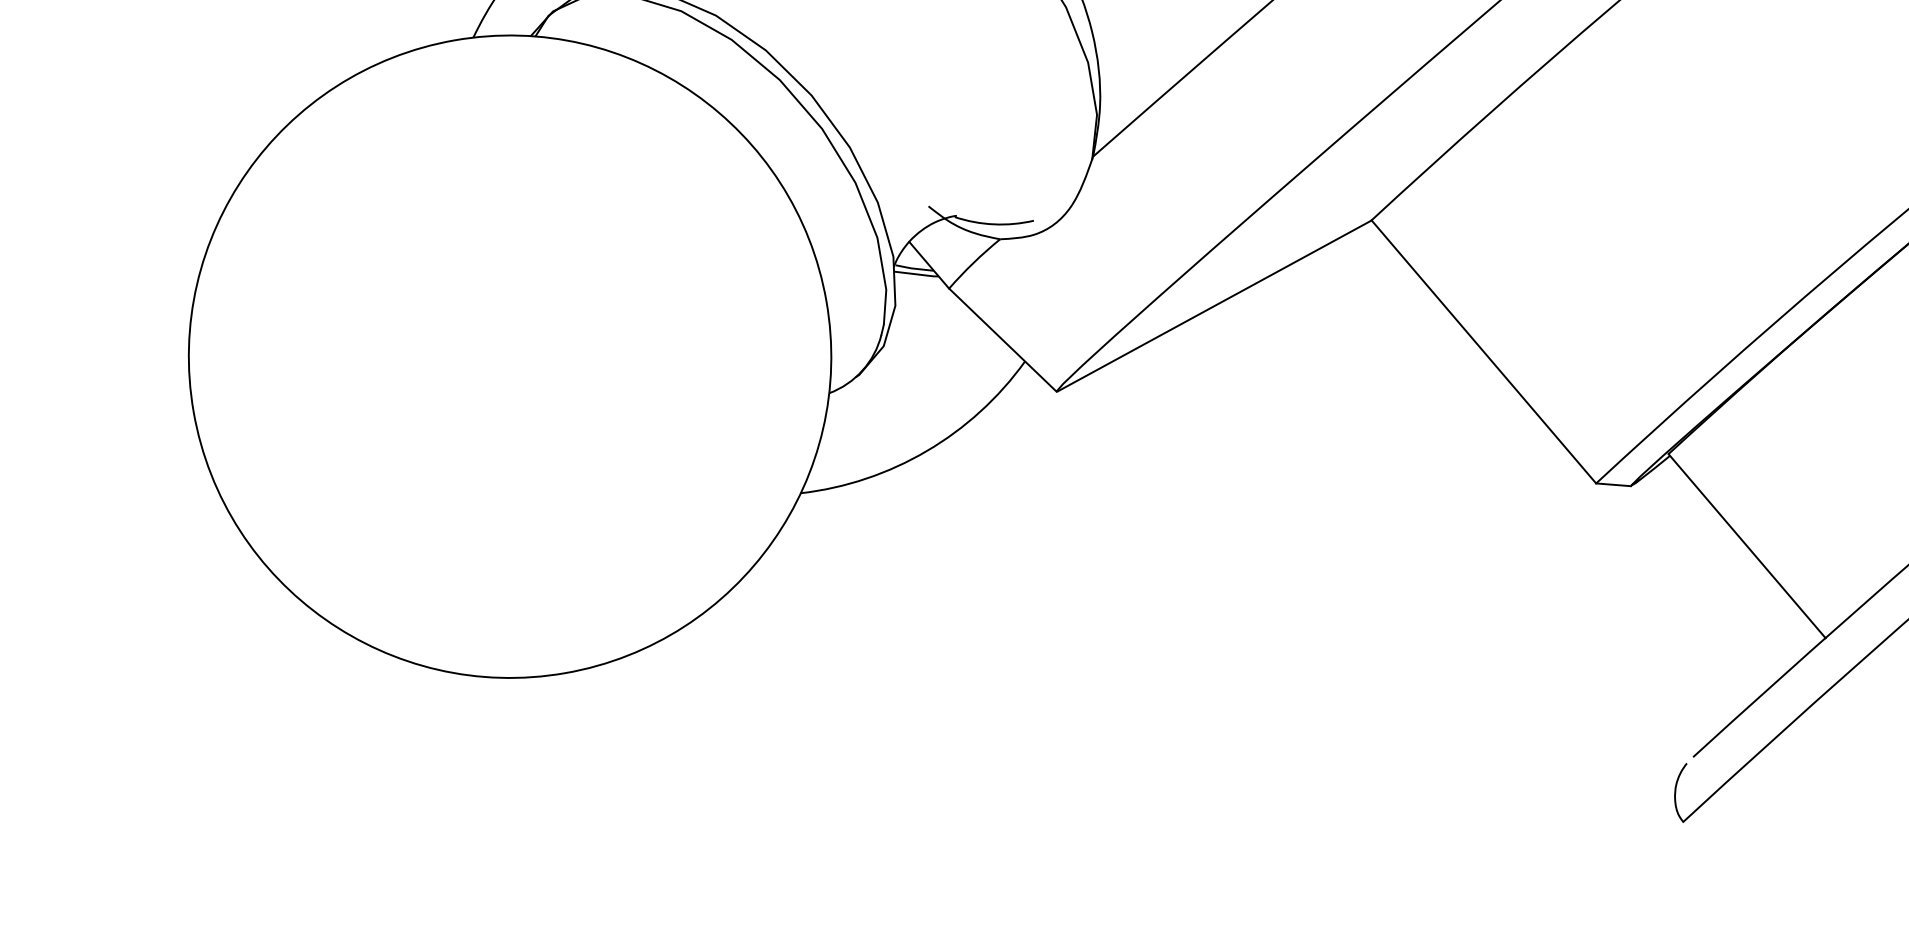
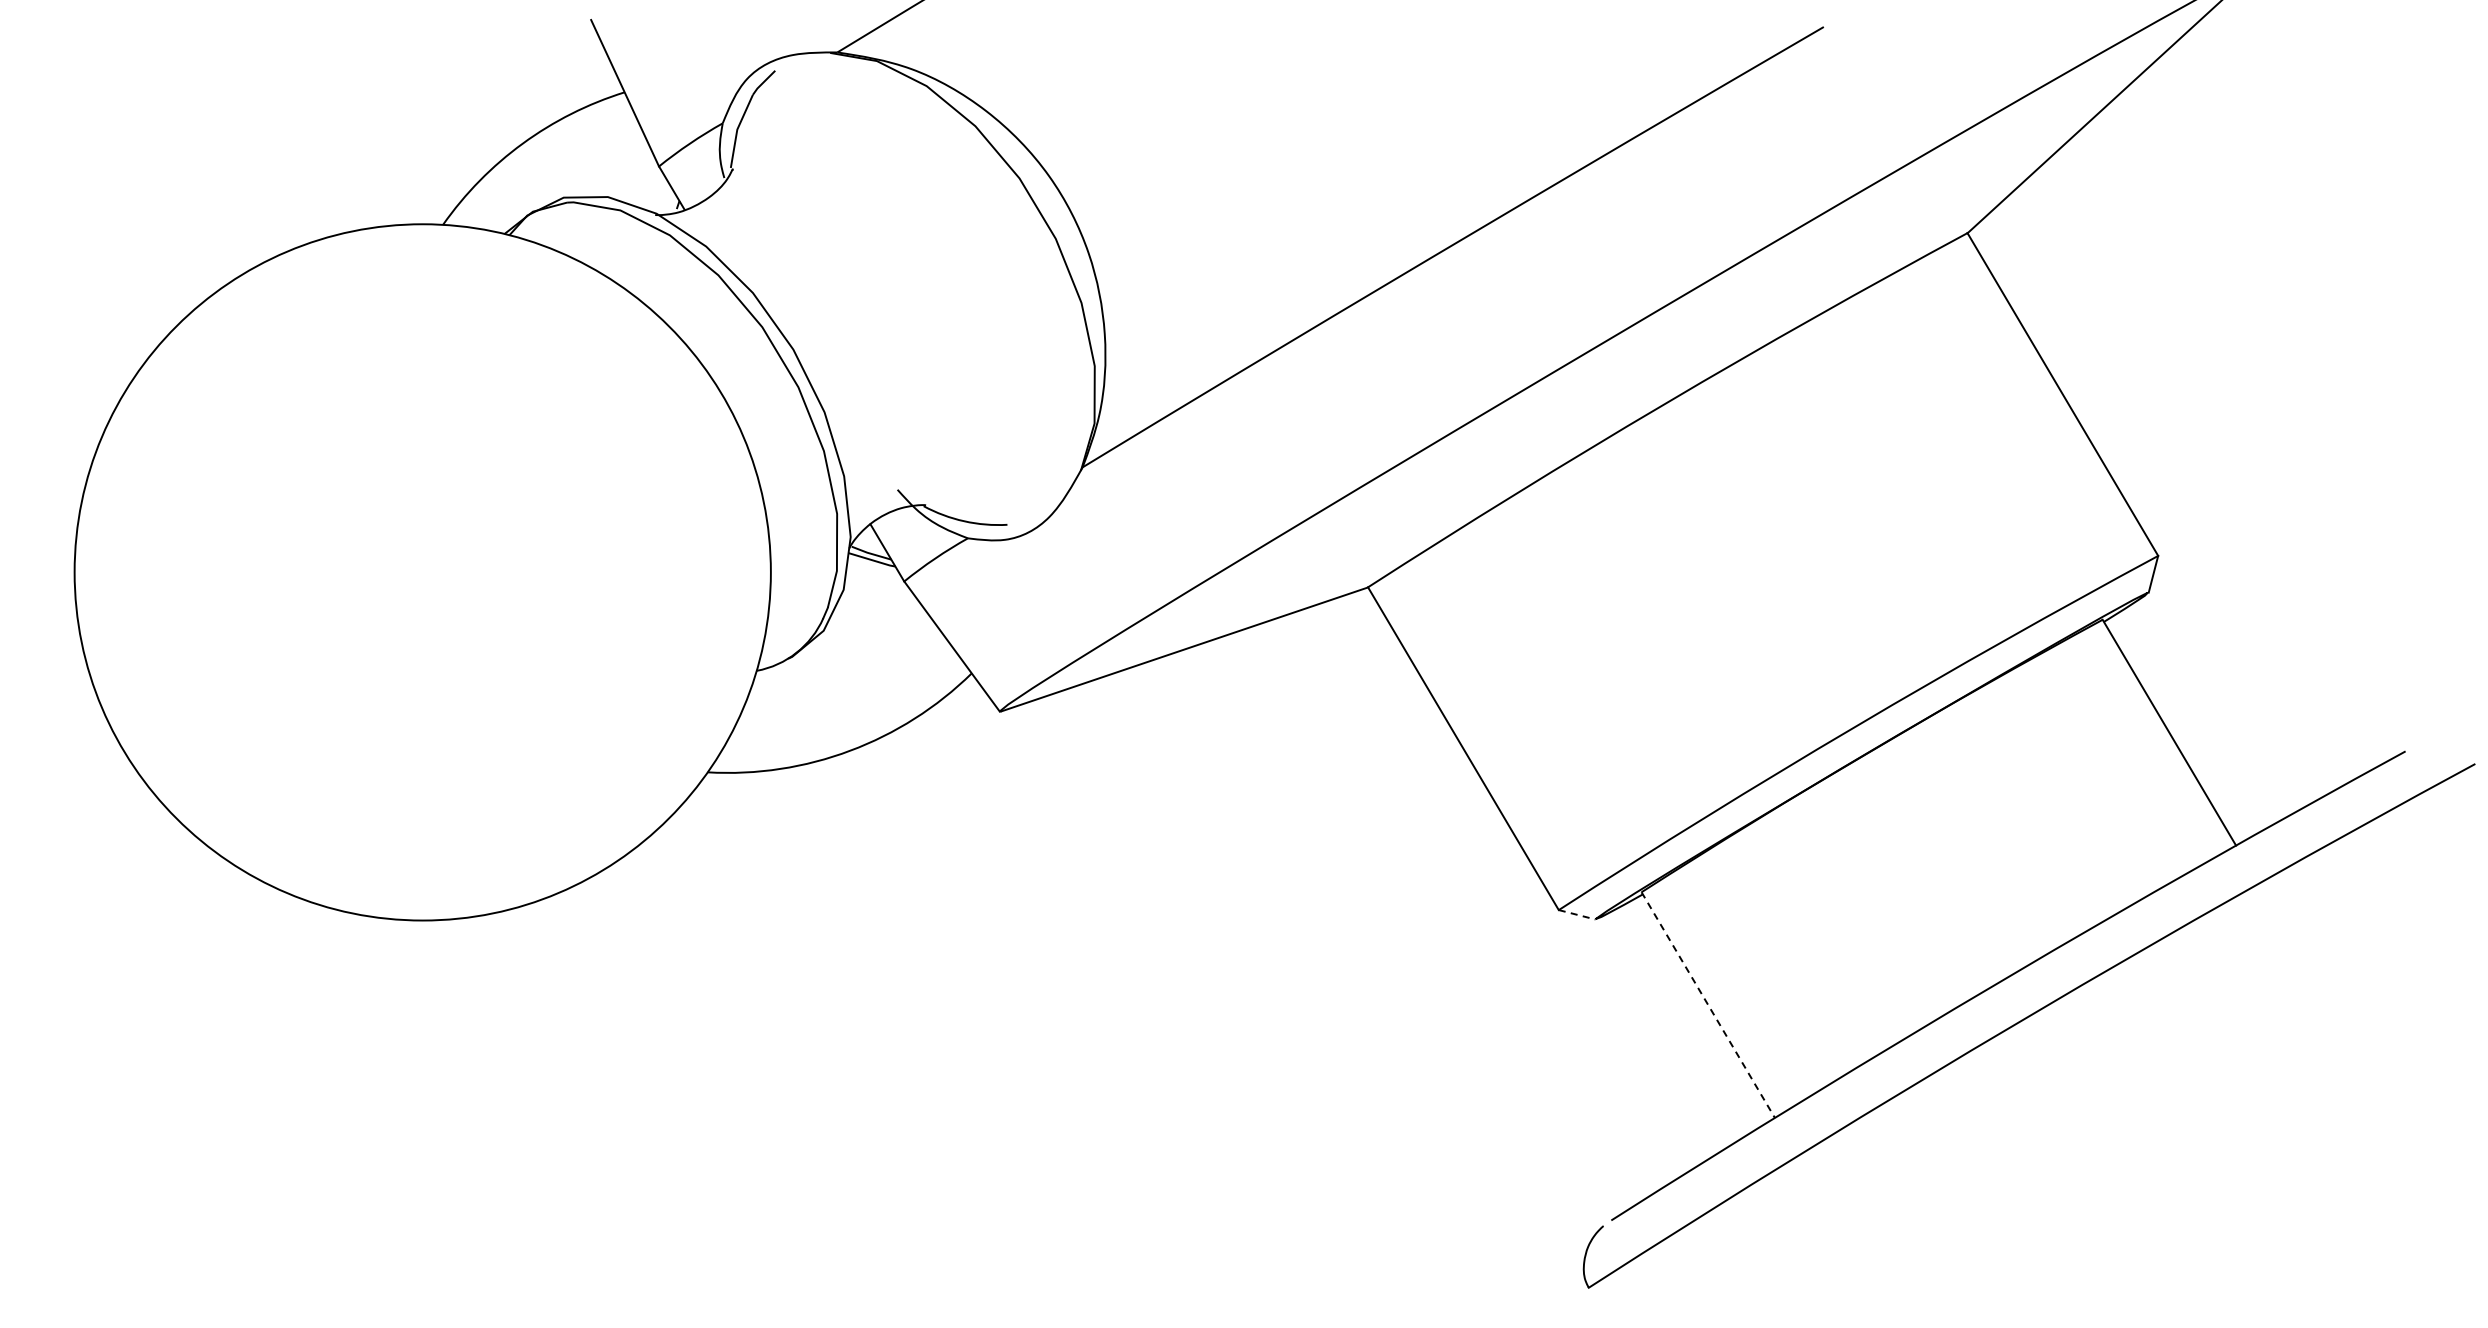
line: (1613, 484) -> (1577, 914), solid -> dashed
line: (1747, 546) -> (1708, 1005), solid -> dashed

